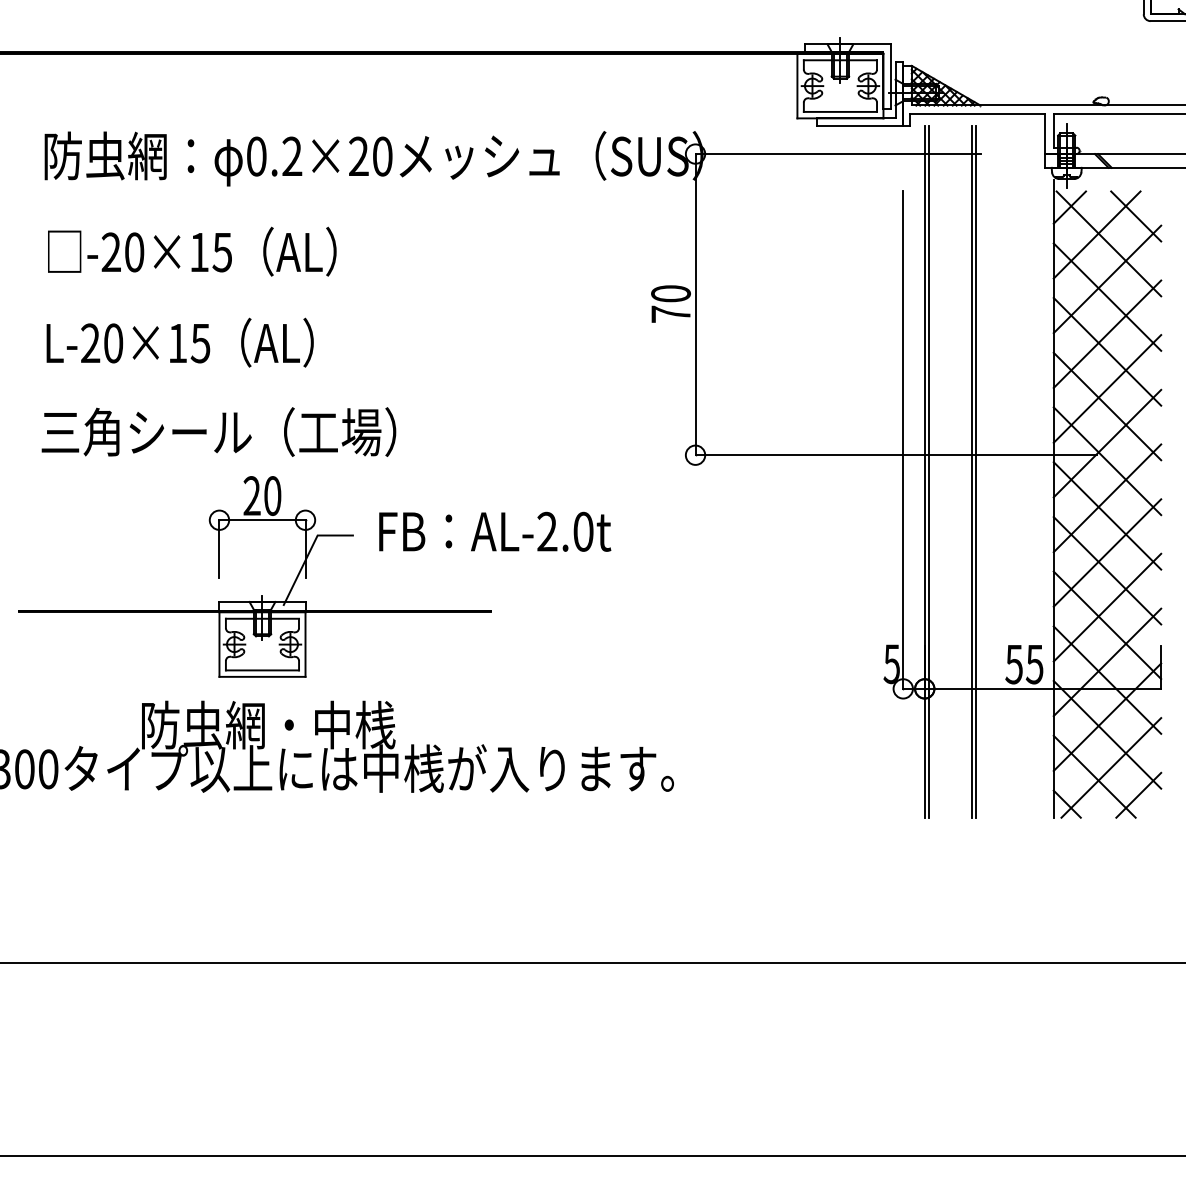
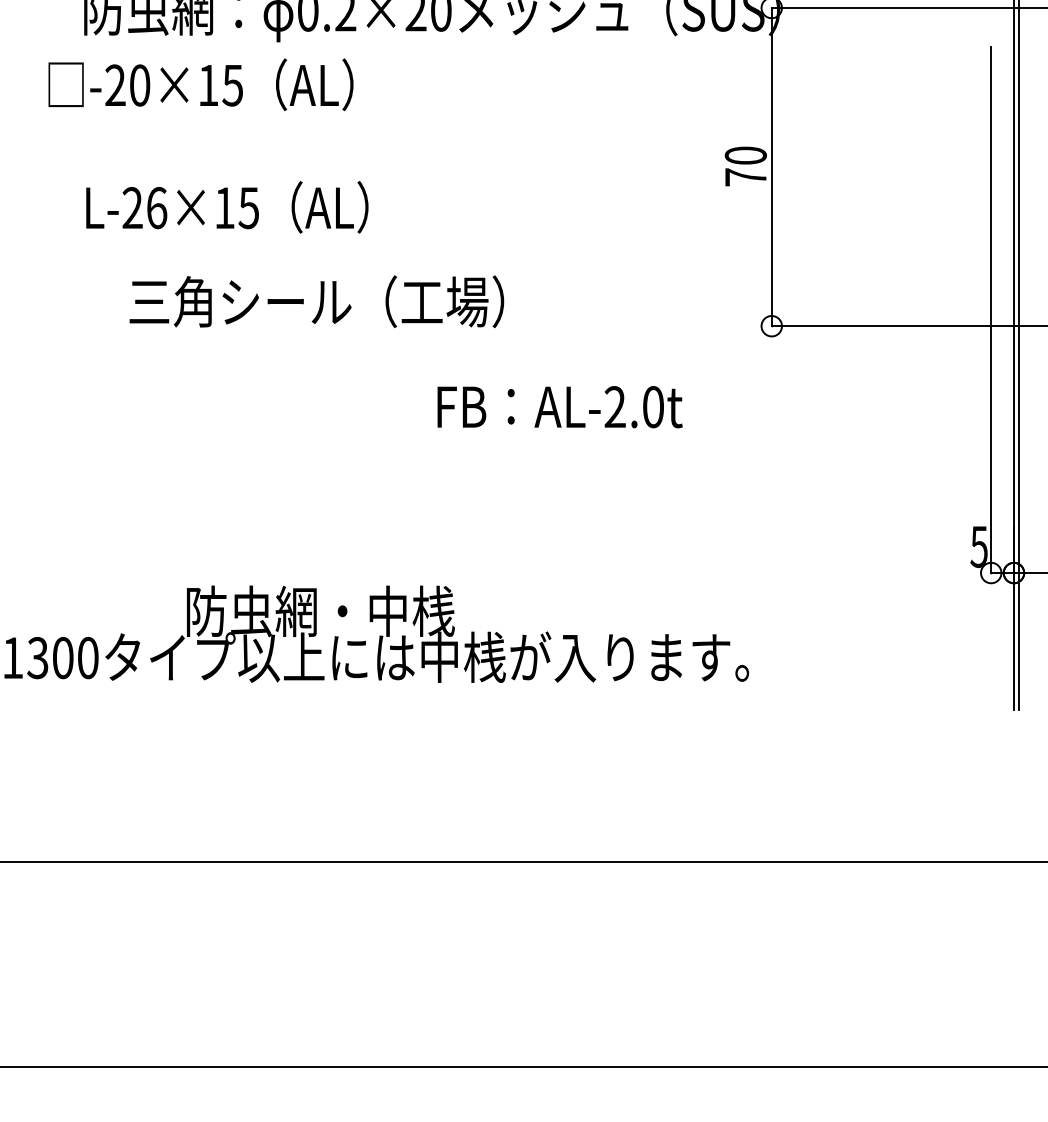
text: (192, 251) -> (201, 84), moved
text: (113, 343) -> (156, 208), L-20×15 -> L-26×15
text: (218, 431) -> (316, 301), moved
part: (261, 595) -> (313, 474), removed

